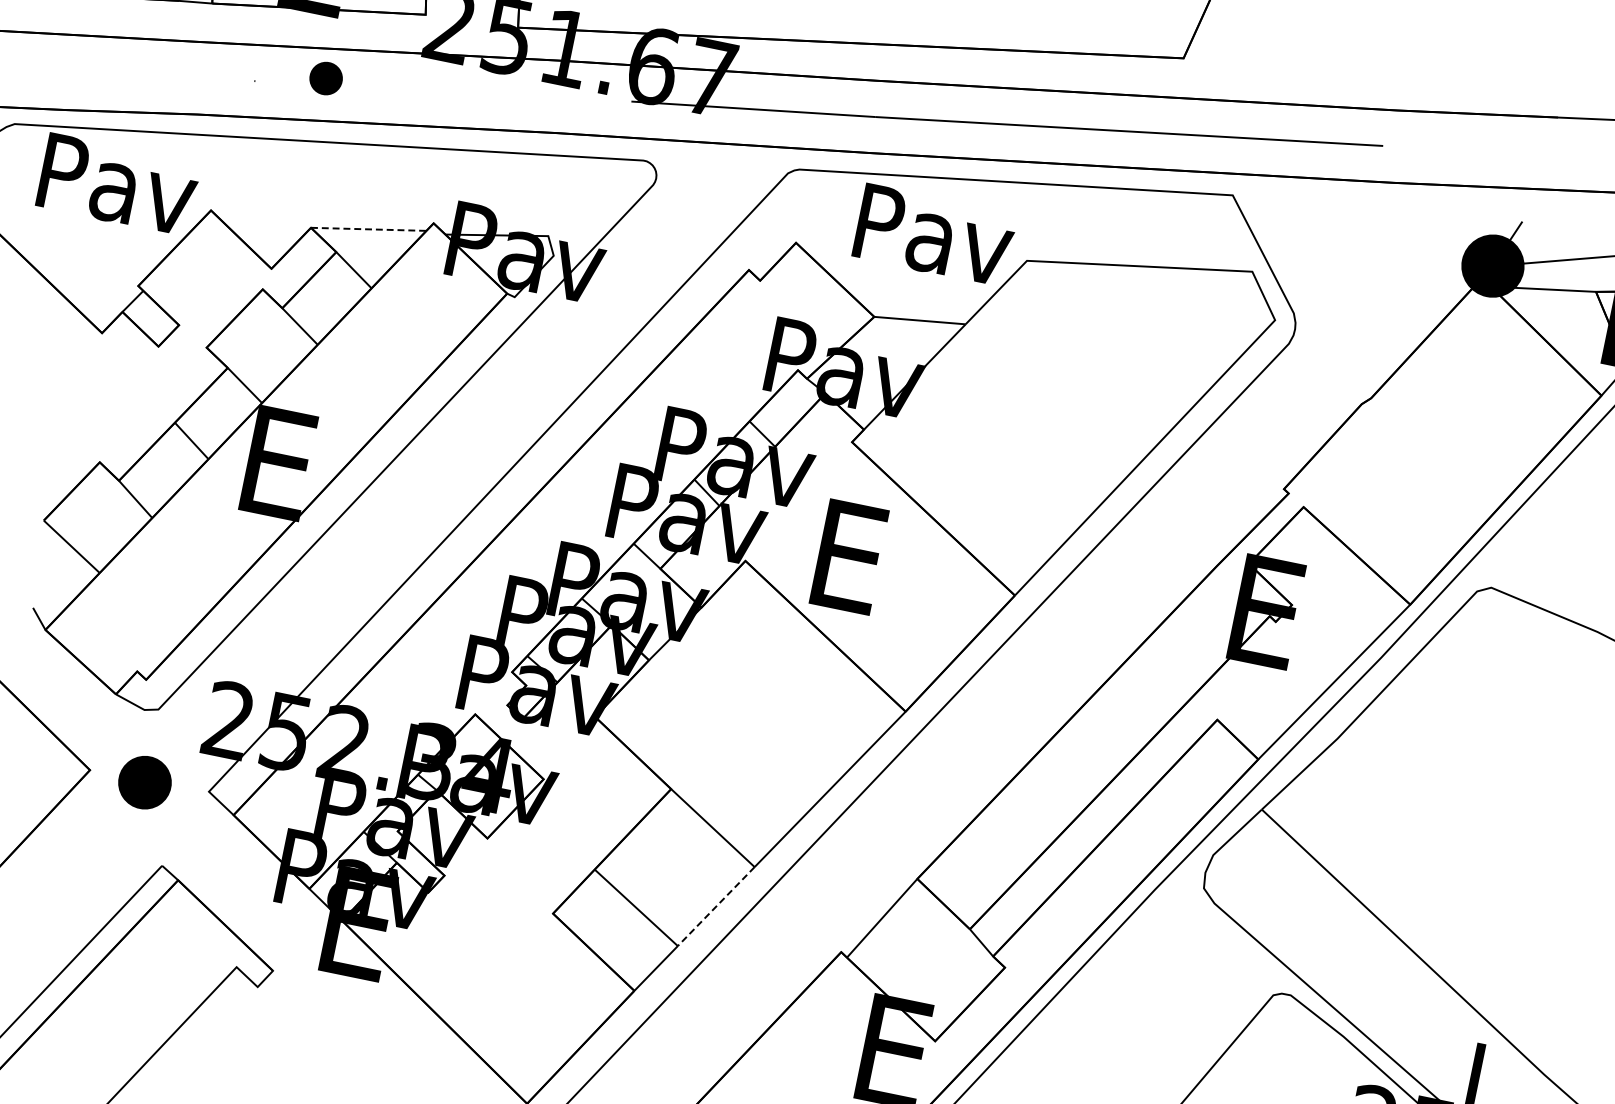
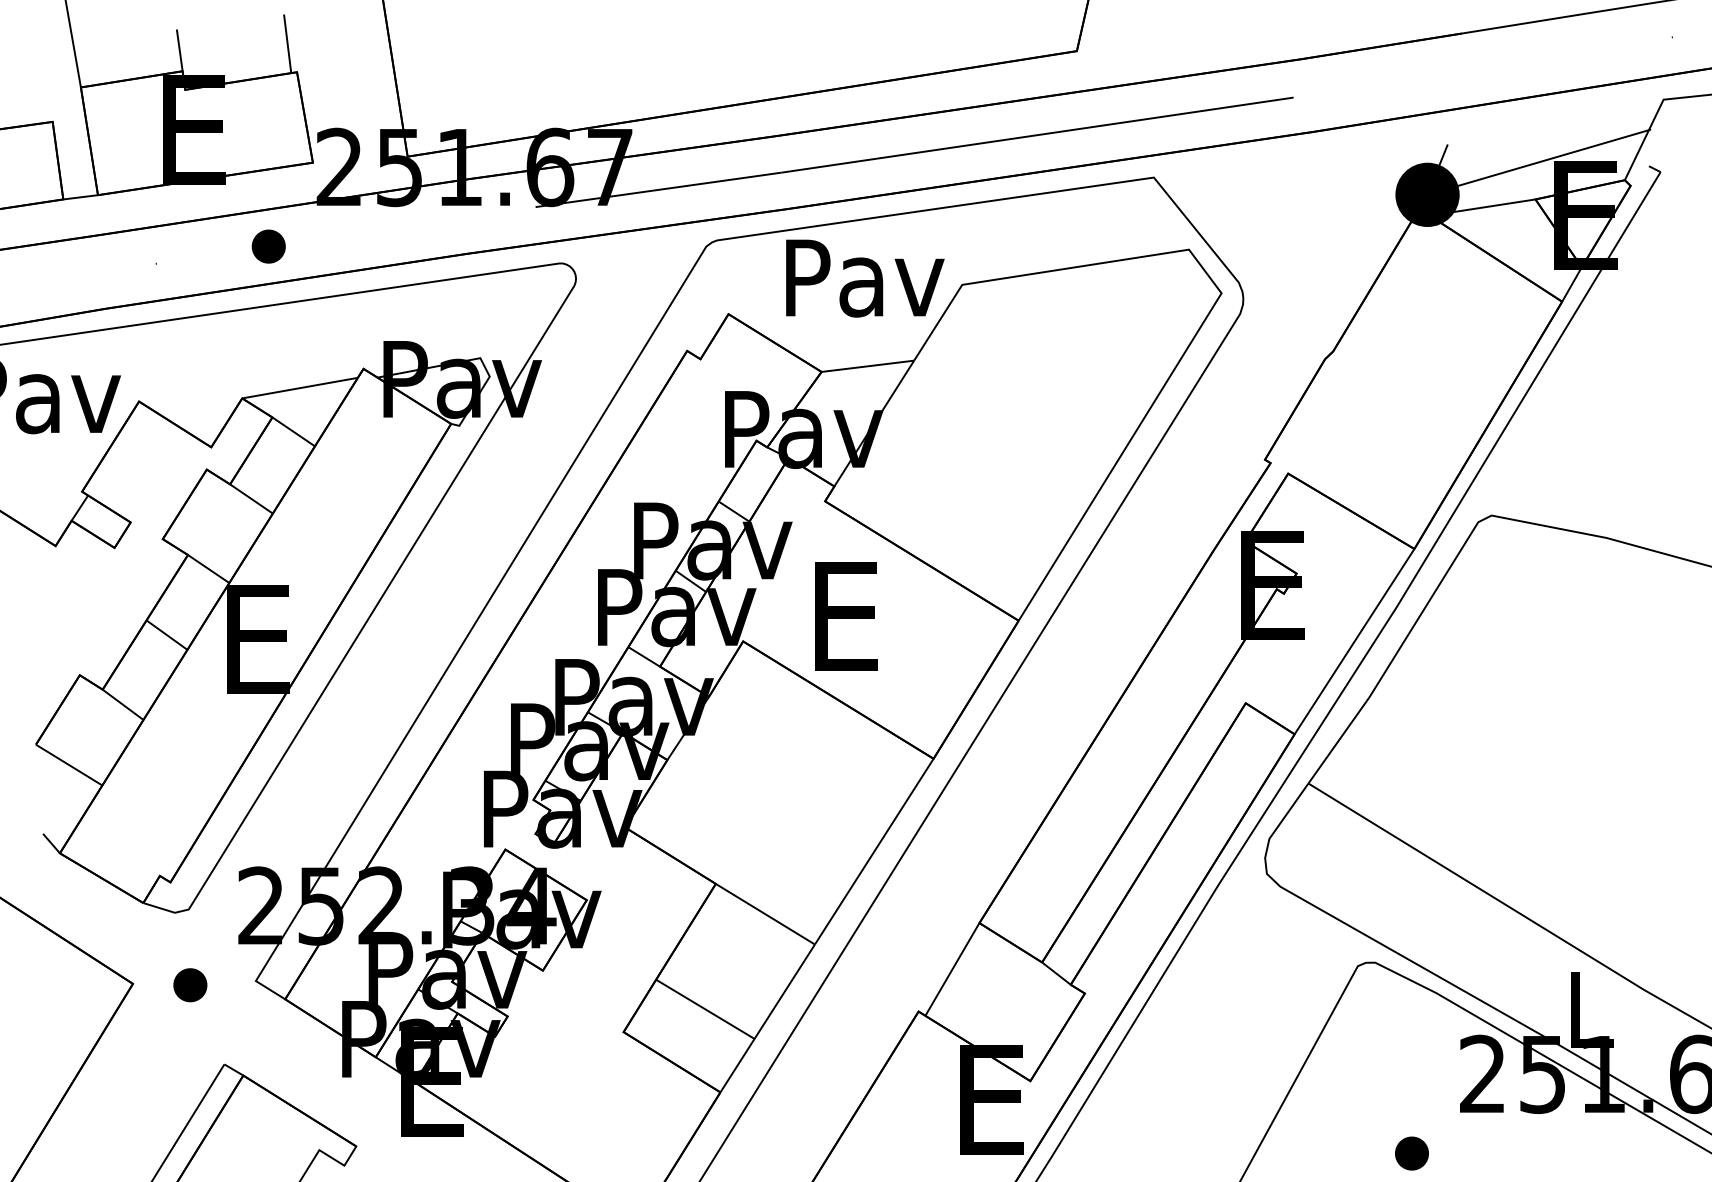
part: (325, 78) -> (268, 246), moved
line: (369, 229) -> (300, 388), dashed -> solid
part: (145, 783) -> (190, 985), size x0.62
line: (715, 907) -> (784, 992), dashed -> solid

